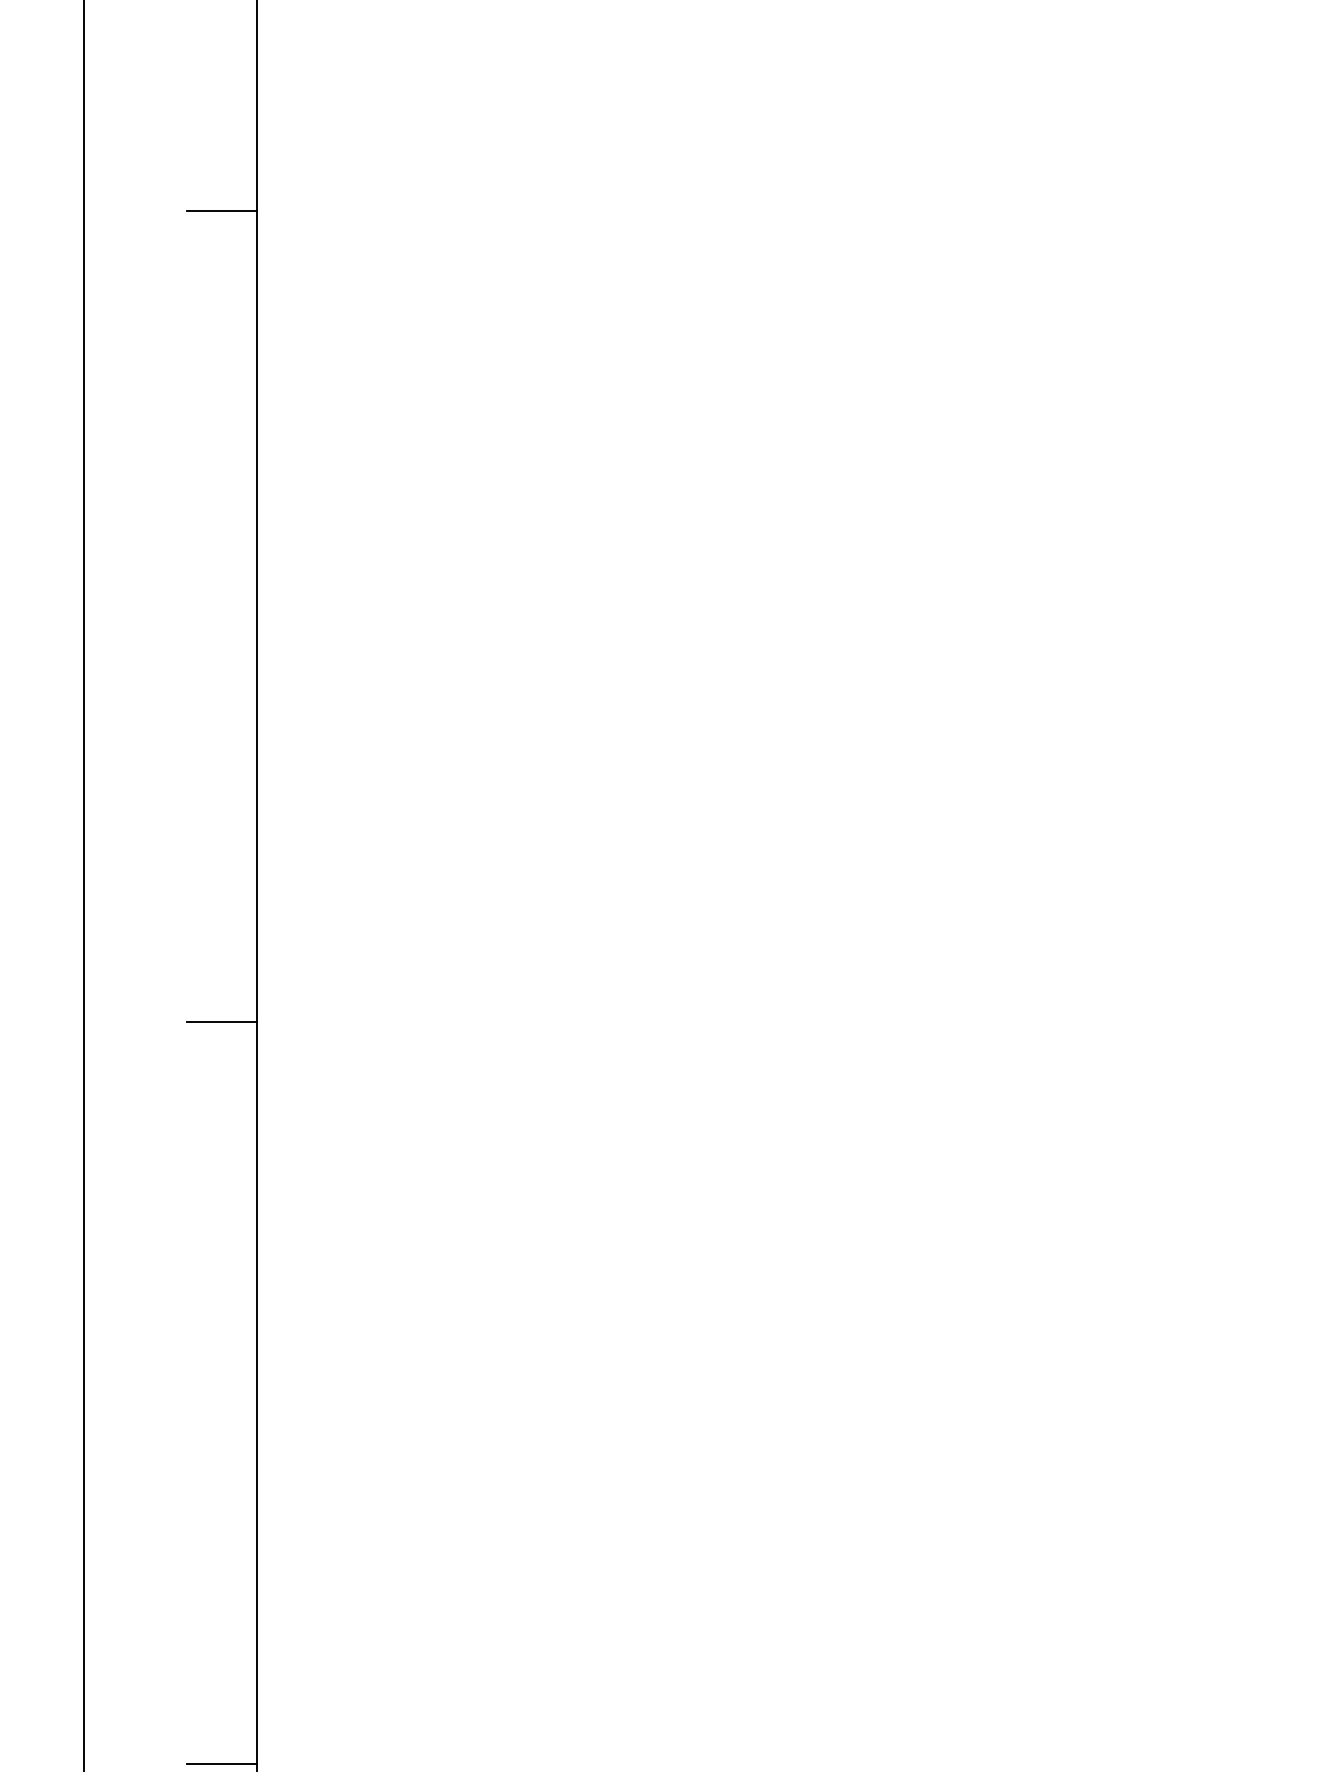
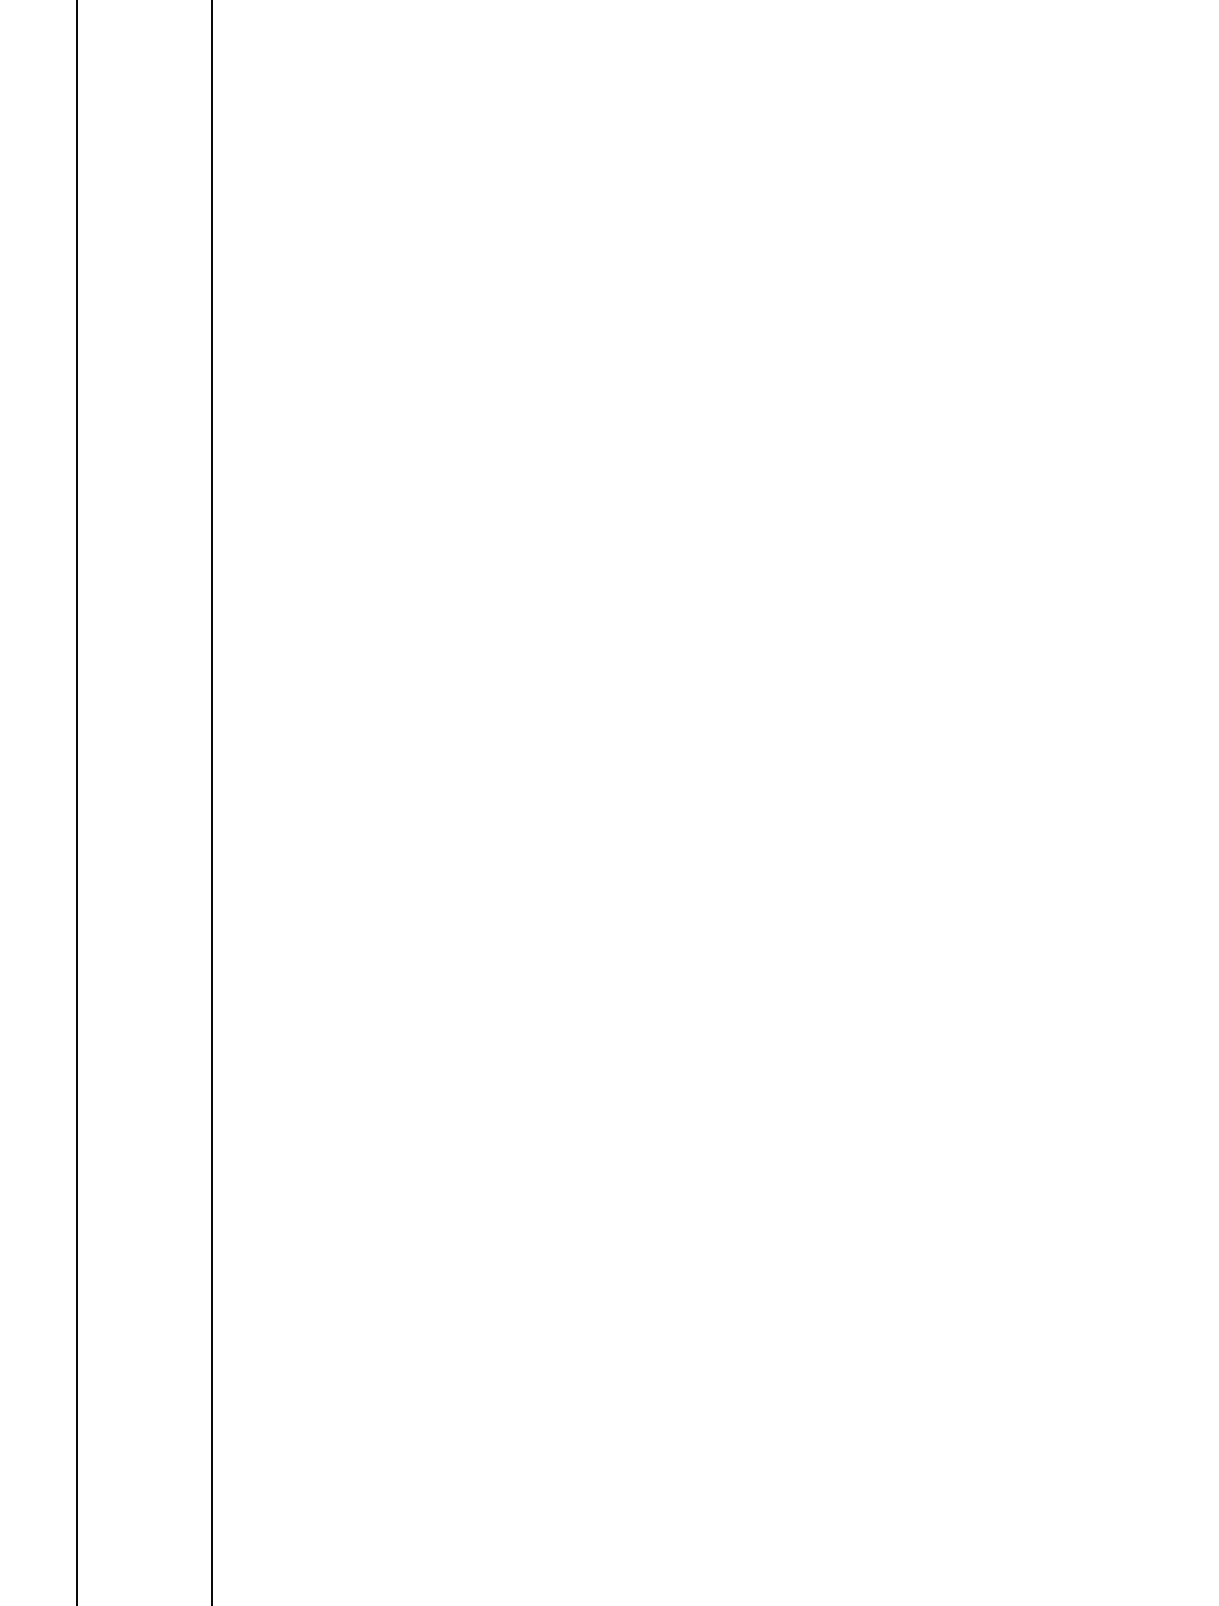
line: (221, 211) -> (184, 271), removed
line: (221, 1022) -> (184, 906), removed
line: (221, 1763) -> (184, 1486), removed

